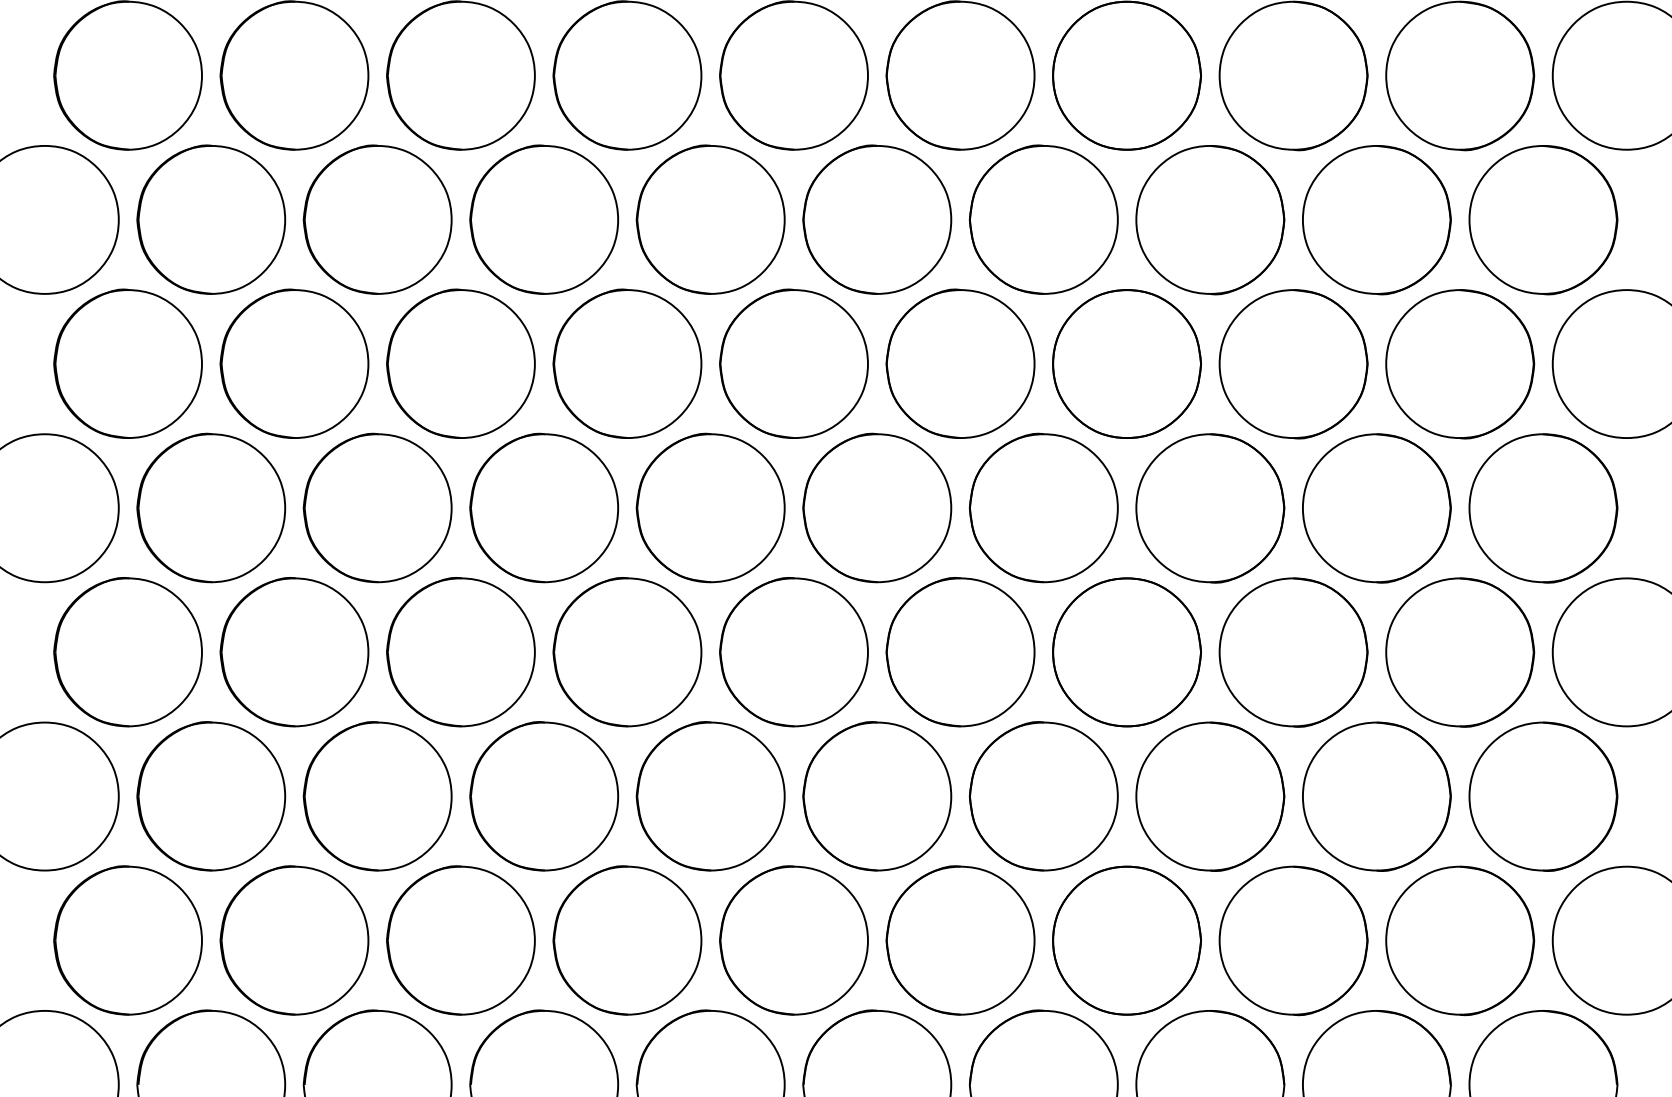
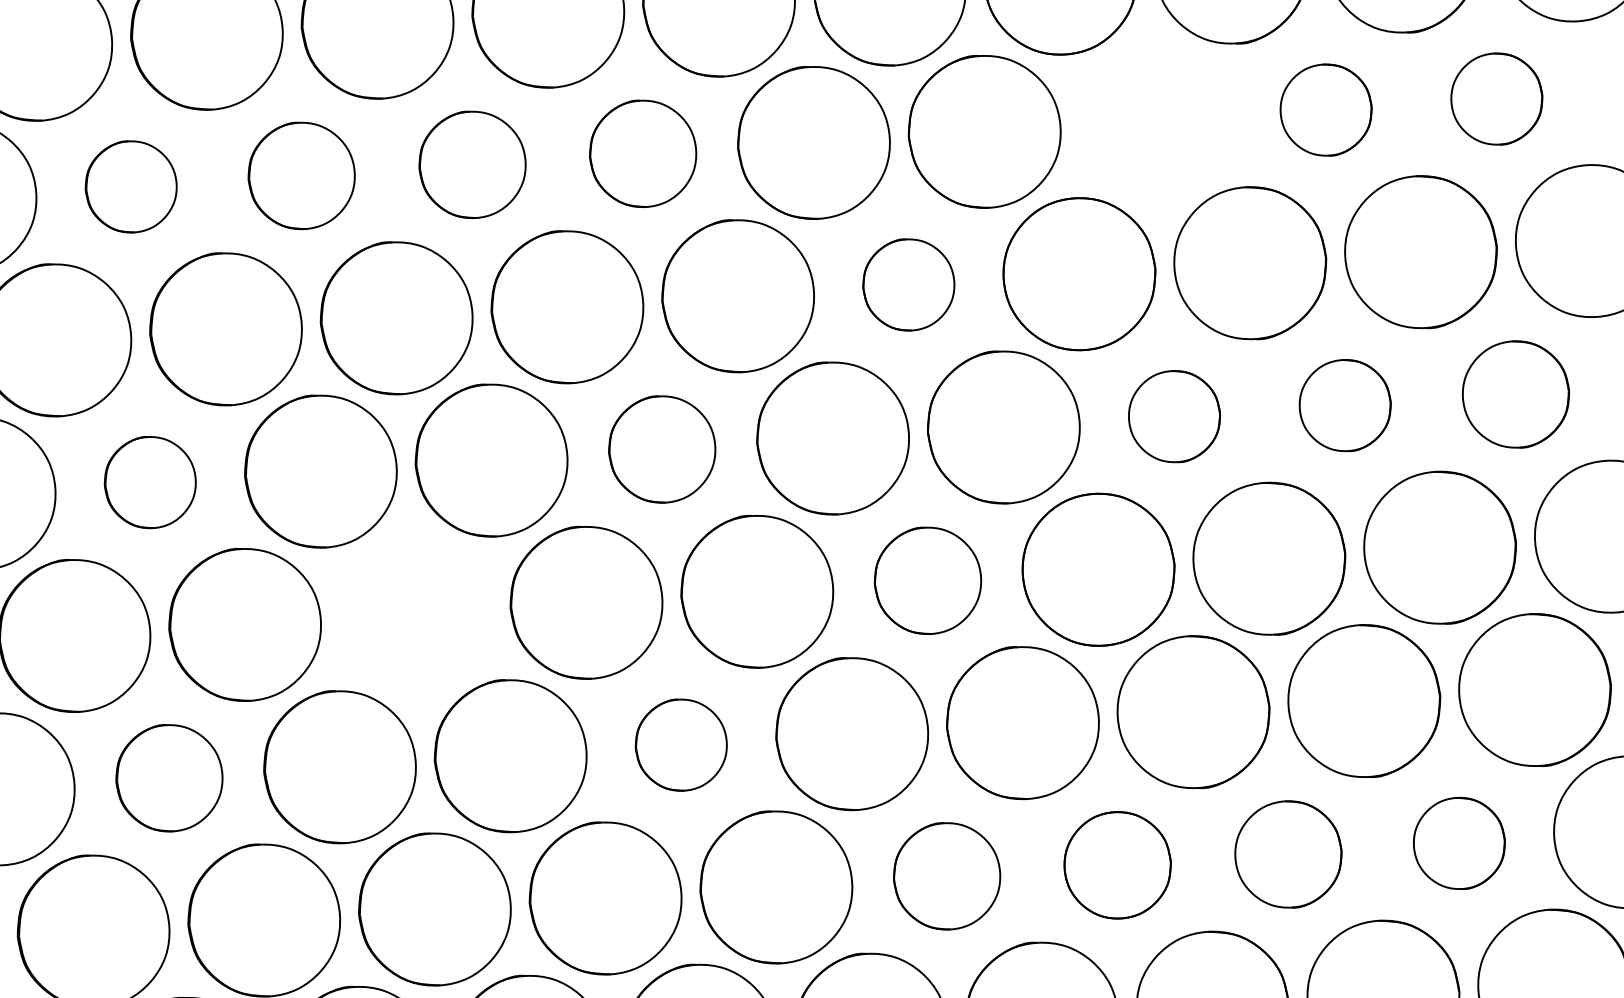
part: (211, 219) -> (131, 186), size x0.6
part: (377, 219) -> (301, 175), size x0.7
part: (544, 219) -> (472, 164), size x0.7
part: (710, 219) -> (642, 153), size x0.7
part: (1210, 220) -> (1155, 121), removed
part: (1376, 220) -> (1325, 110), size x0.6
part: (1543, 220) -> (1496, 99), size x0.6
part: (960, 363) -> (908, 284), size x0.6
part: (211, 507) -> (150, 481), size x0.6
part: (710, 507) -> (661, 448), size x0.7
part: (1210, 508) -> (1174, 416), size x0.6
part: (1376, 508) -> (1344, 405), size x0.6
part: (1543, 508) -> (1516, 394), size x0.7
part: (460, 652) -> (415, 614), removed
part: (960, 652) -> (927, 580), size x0.7
part: (211, 796) -> (169, 778), size x0.7
part: (710, 796) -> (681, 745), size x0.6
part: (960, 940) -> (947, 876), size x0.7
part: (1126, 940) -> (1117, 865), size x0.7
part: (1293, 940) -> (1288, 854), size x0.7
part: (1460, 940) -> (1459, 843), size x0.6

